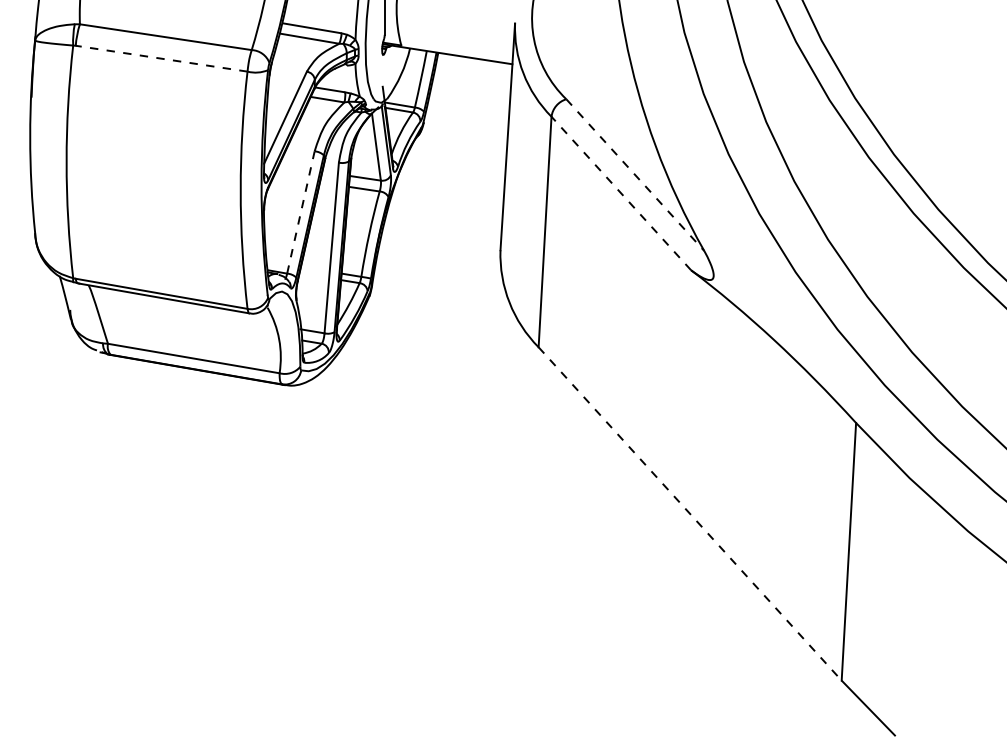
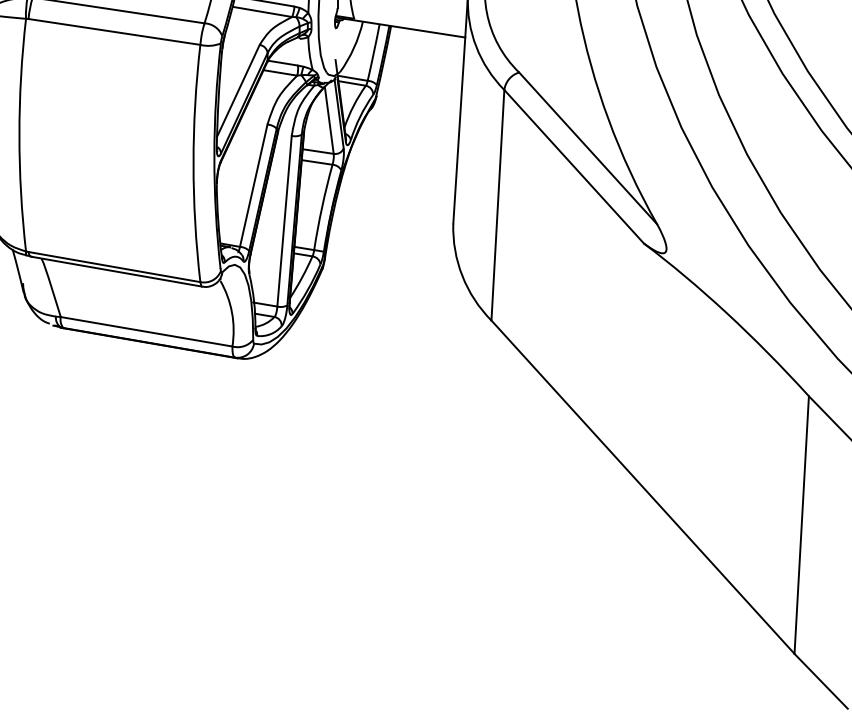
line: (161, 58) -> (114, 31), dashed -> solid
line: (635, 175) -> (588, 148), dashed -> solid
line: (621, 193) -> (574, 166), dashed -> solid
line: (300, 212) -> (253, 185), dashed -> solid
line: (690, 514) -> (643, 487), dashed -> solid

